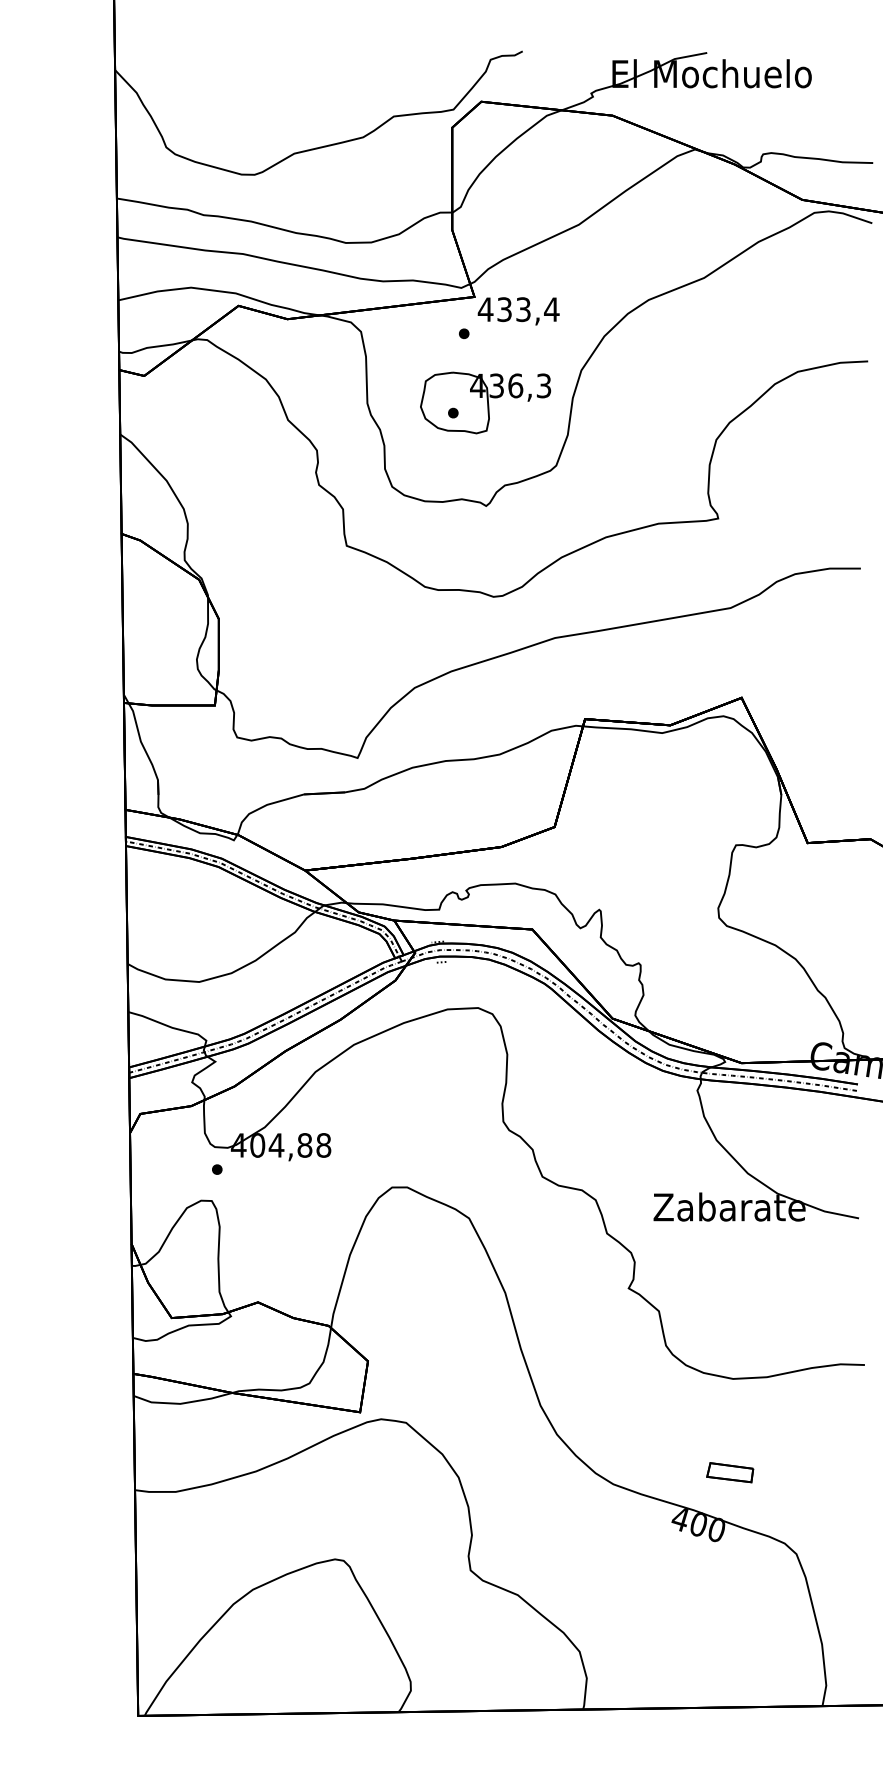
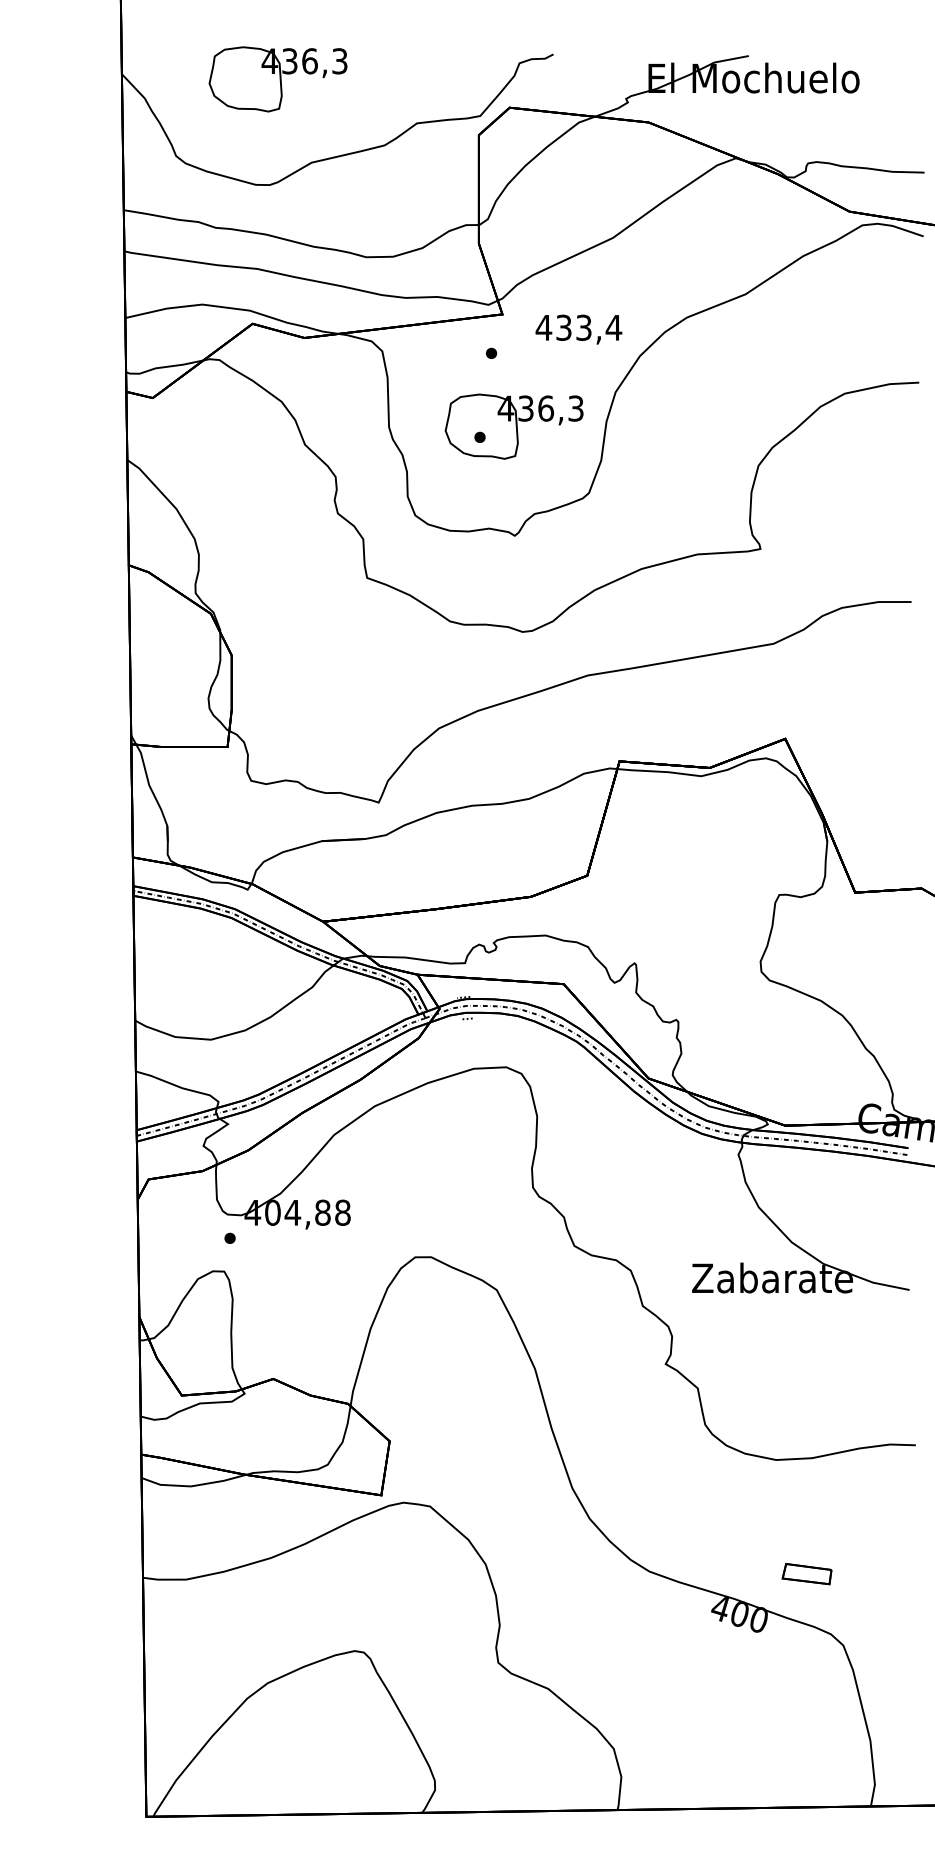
part: (262, 74) -> (277, 78), added
text: (518, 311) -> (578, 329), moved
part: (730, 1472) -> (807, 1573), moved

